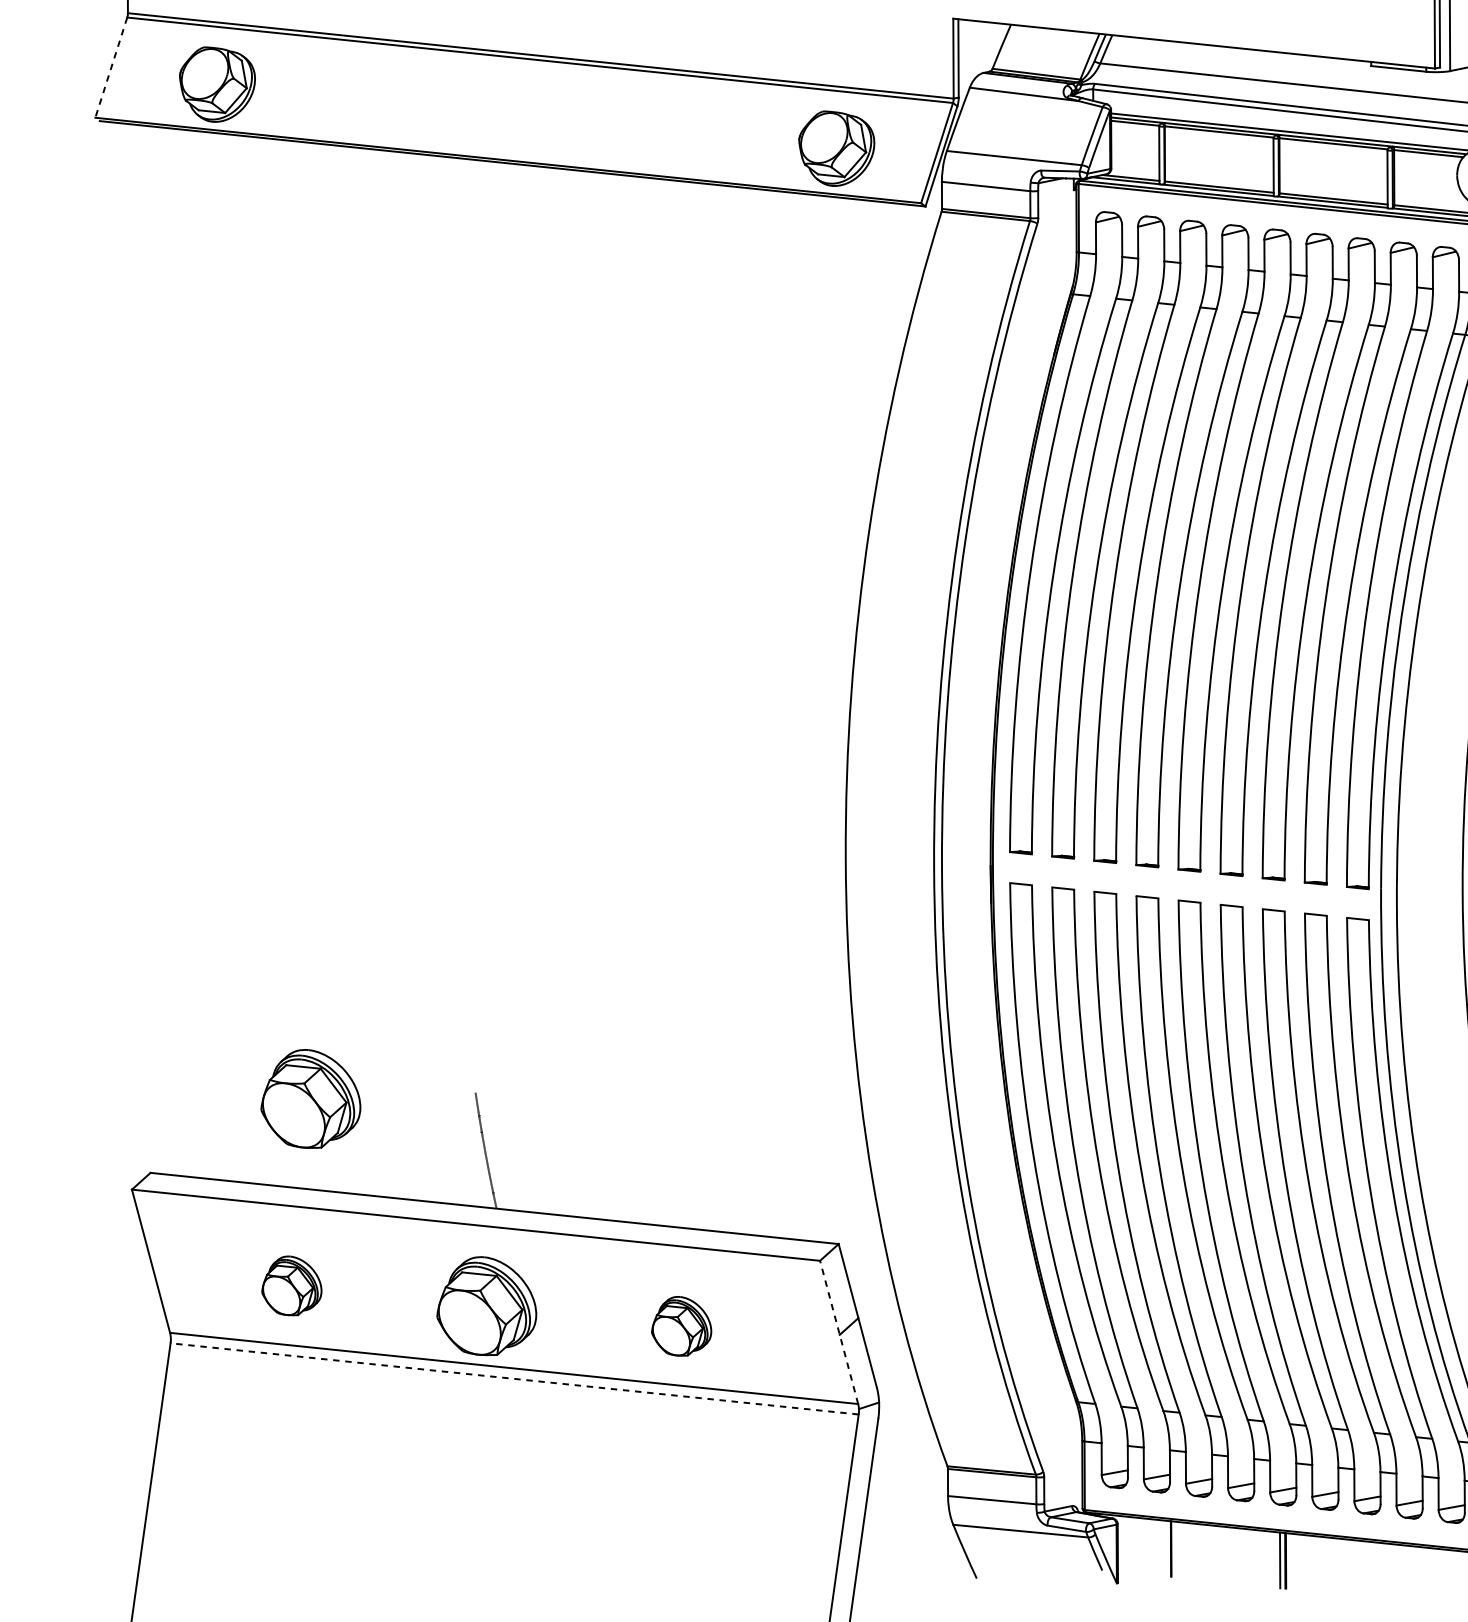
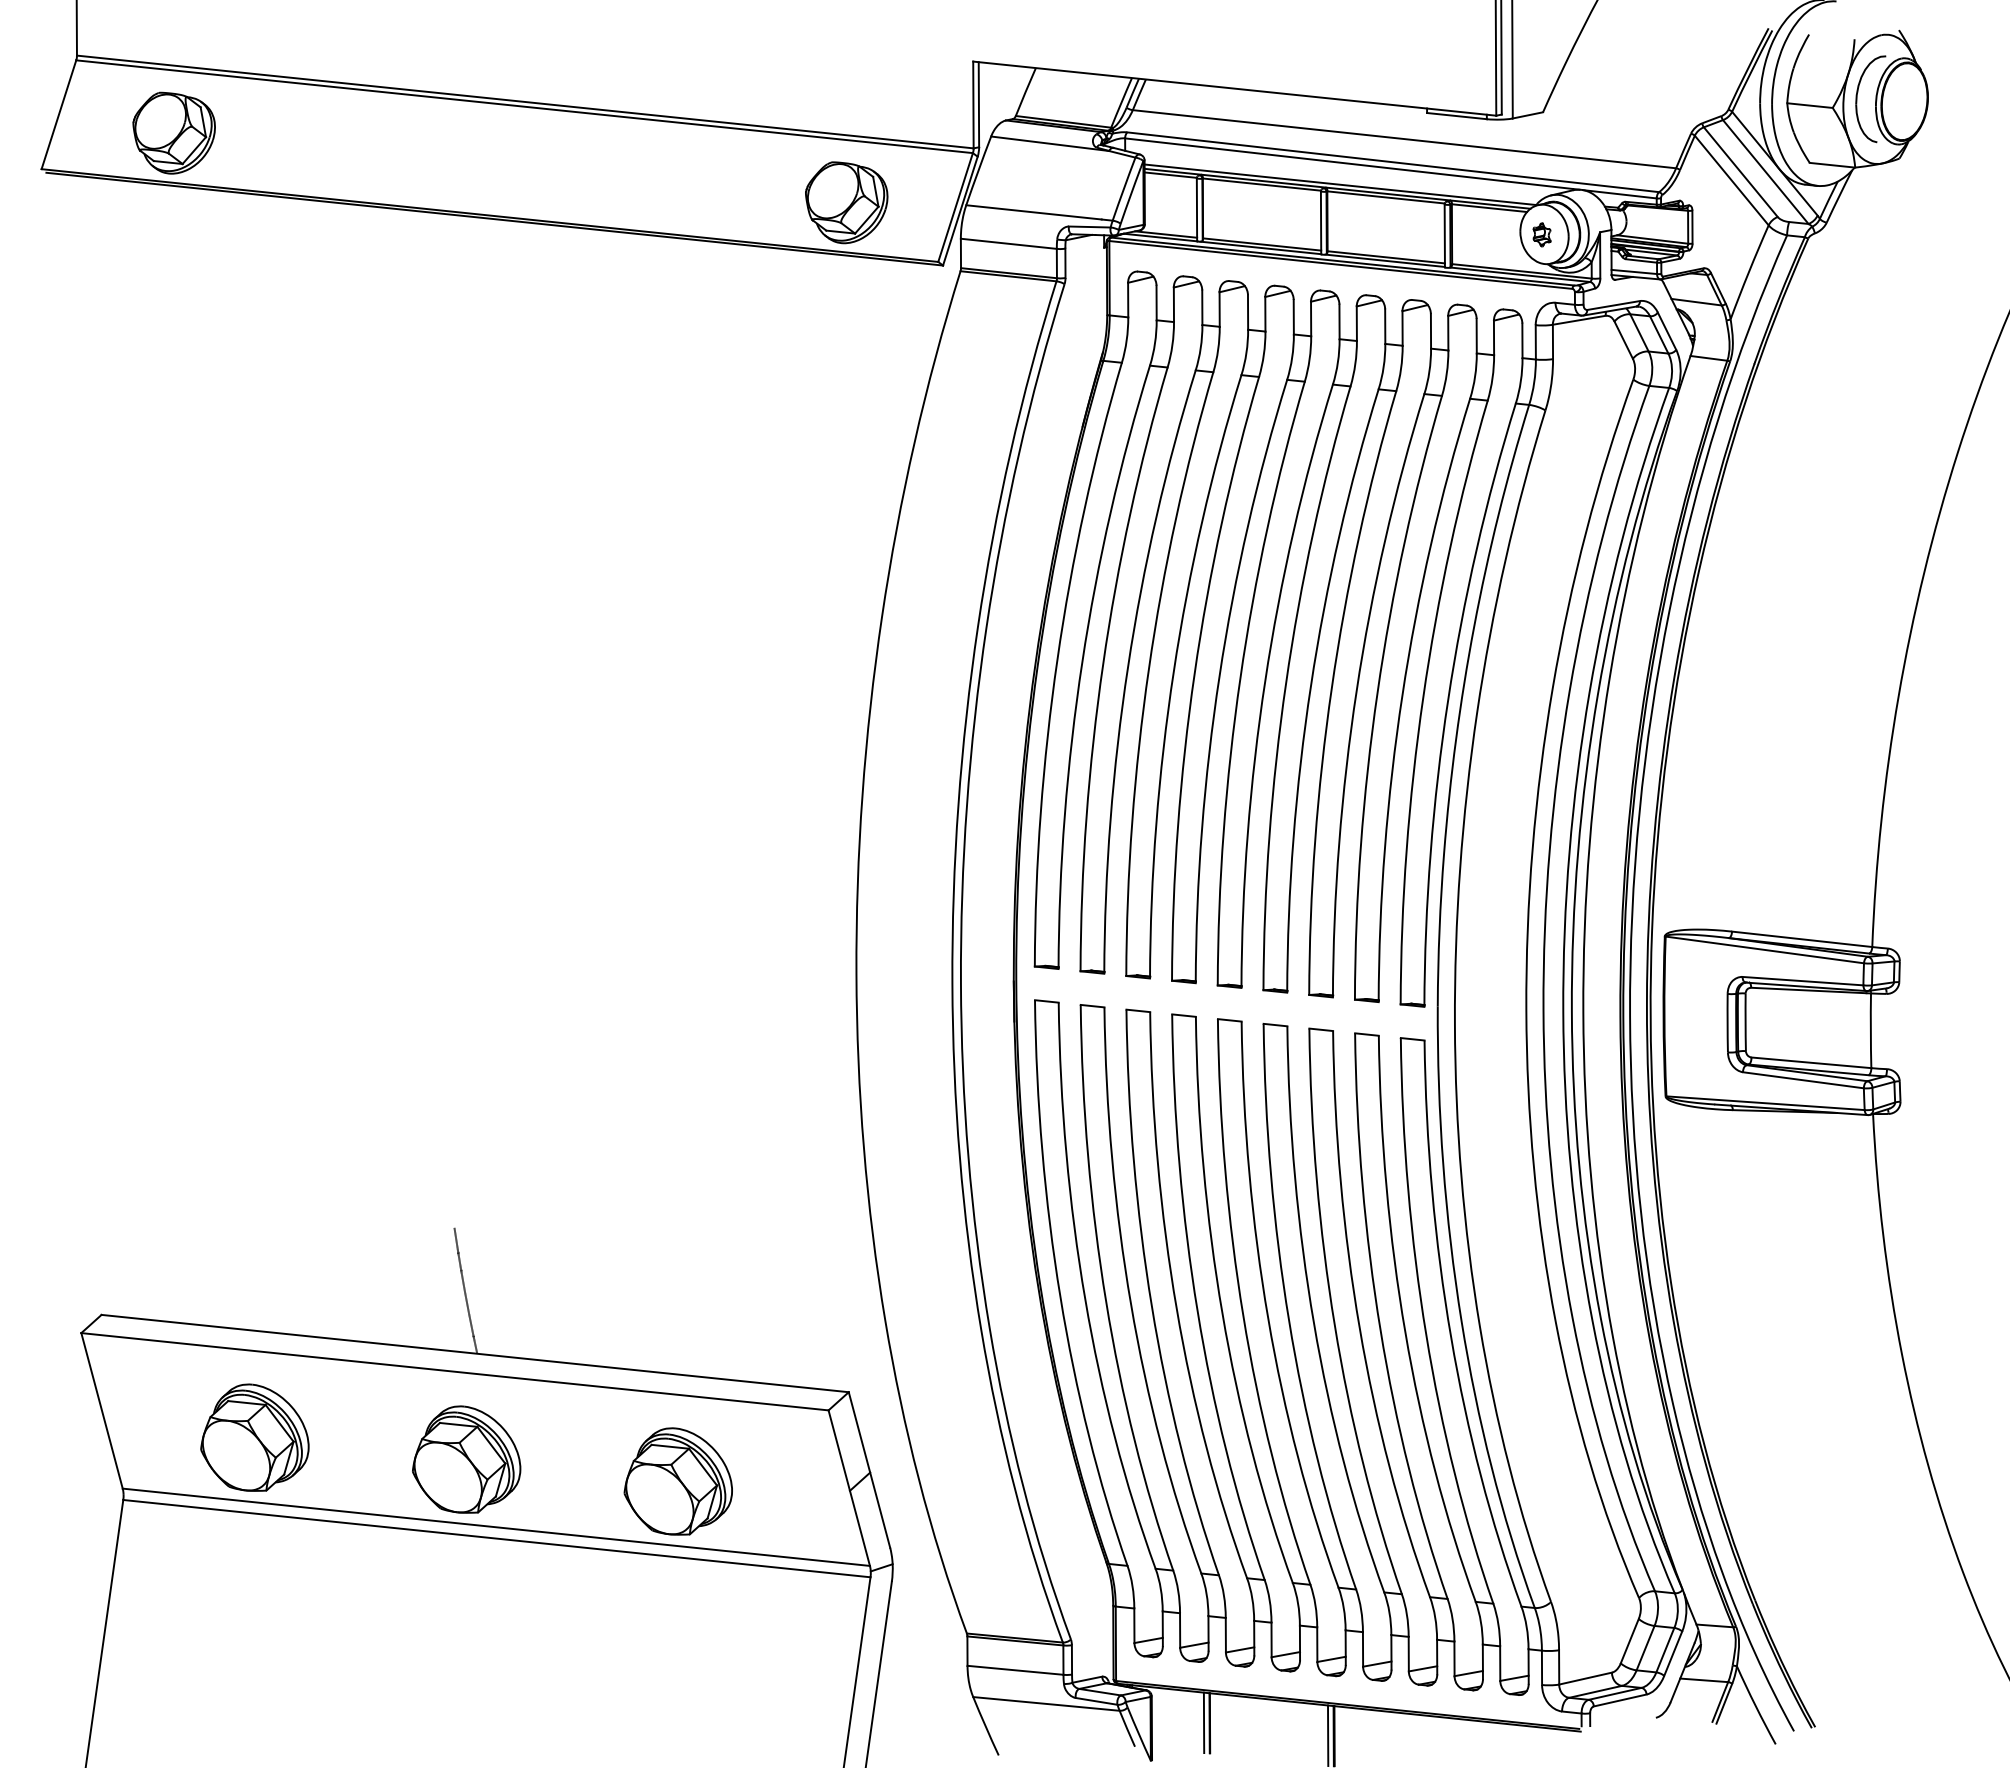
line: (110, 68) -> (58, 115), dashed -> solid
part: (310, 1098) -> (275, 1234), removed
part: (291, 1285) -> (254, 1437), size x1.67
part: (680, 1326) -> (677, 1481), size x1.67
line: (839, 1331) -> (849, 1487), dashed -> solid
line: (514, 1378) -> (496, 1538), dashed -> solid
line: (1165, 1548) -> (1203, 1722), added

